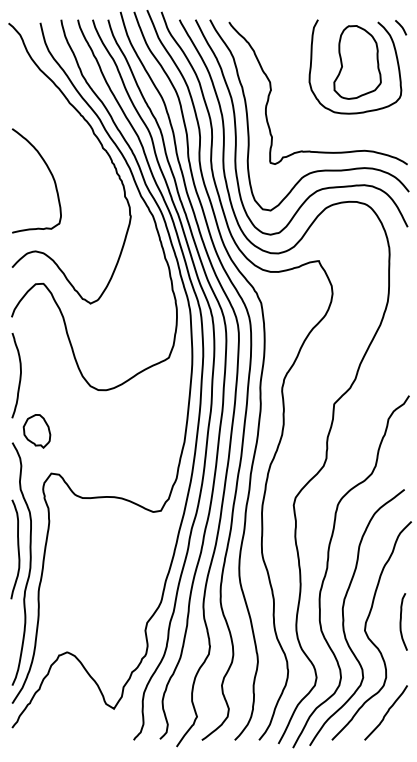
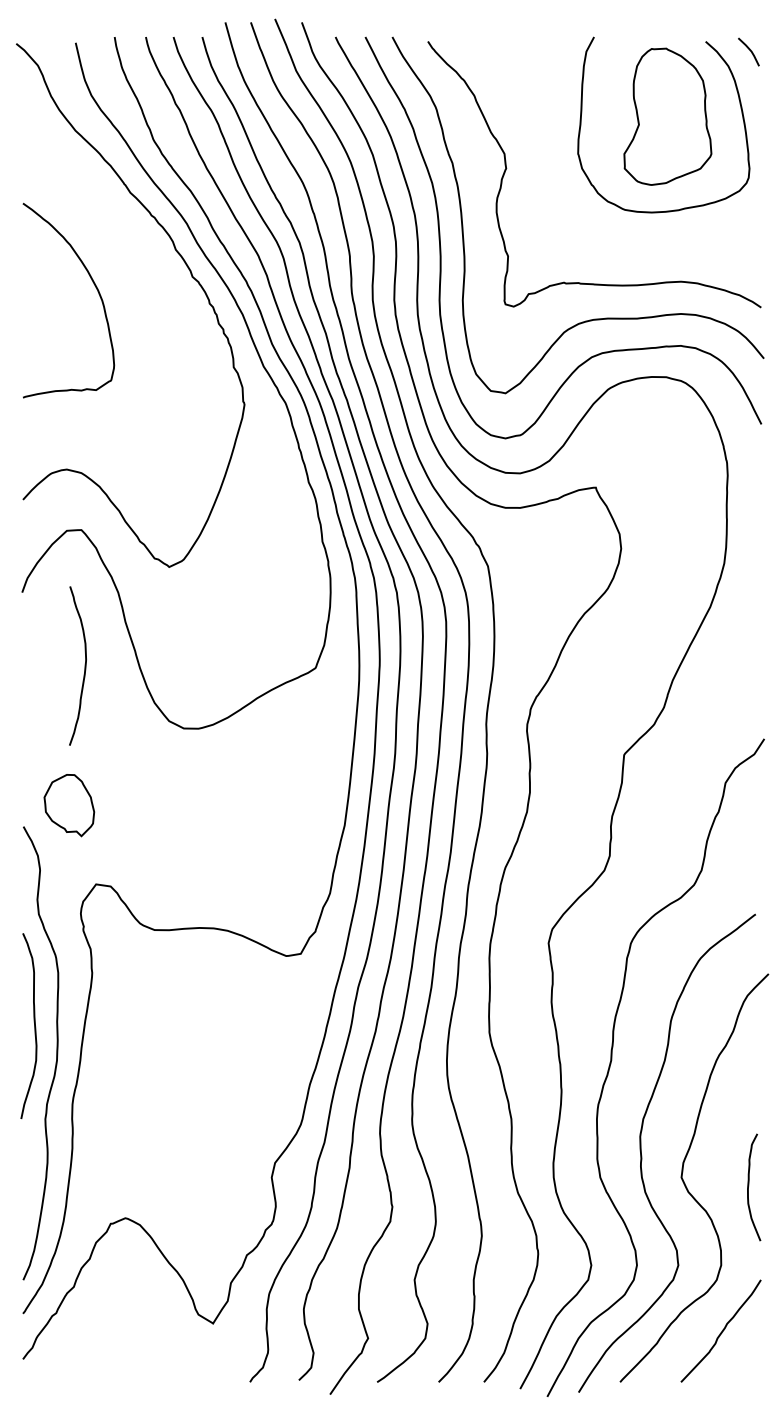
curve: (50, 174) -> (94, 288), moved
curve: (19, 375) -> (83, 665), moved
curve: (401, 621) -> (749, 1186), moved

